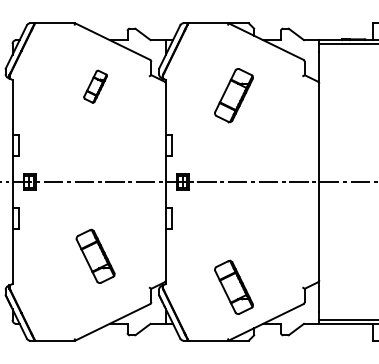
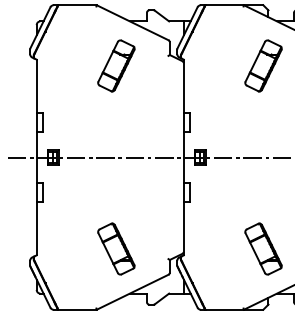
part: (95, 86) -> (116, 65), size x1.67
part: (233, 95) -> (263, 65), moved
part: (95, 255) -> (116, 248), moved
part: (233, 286) -> (263, 248), moved

